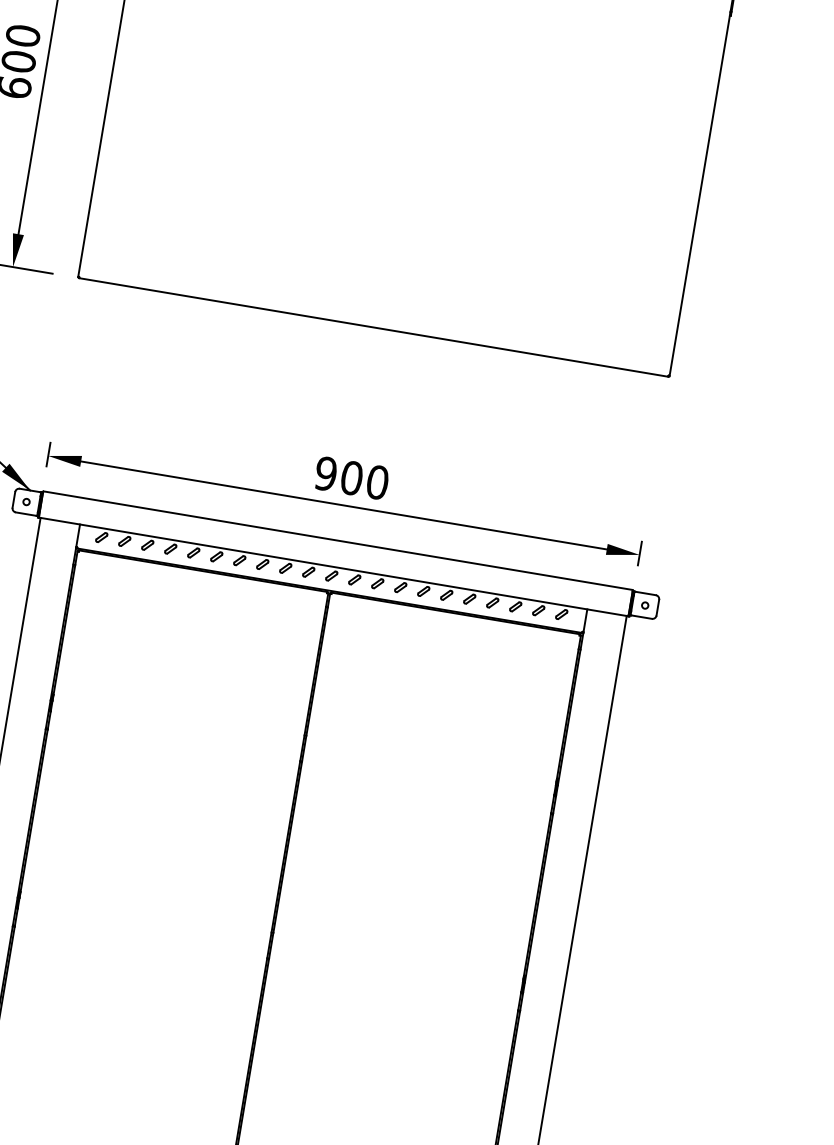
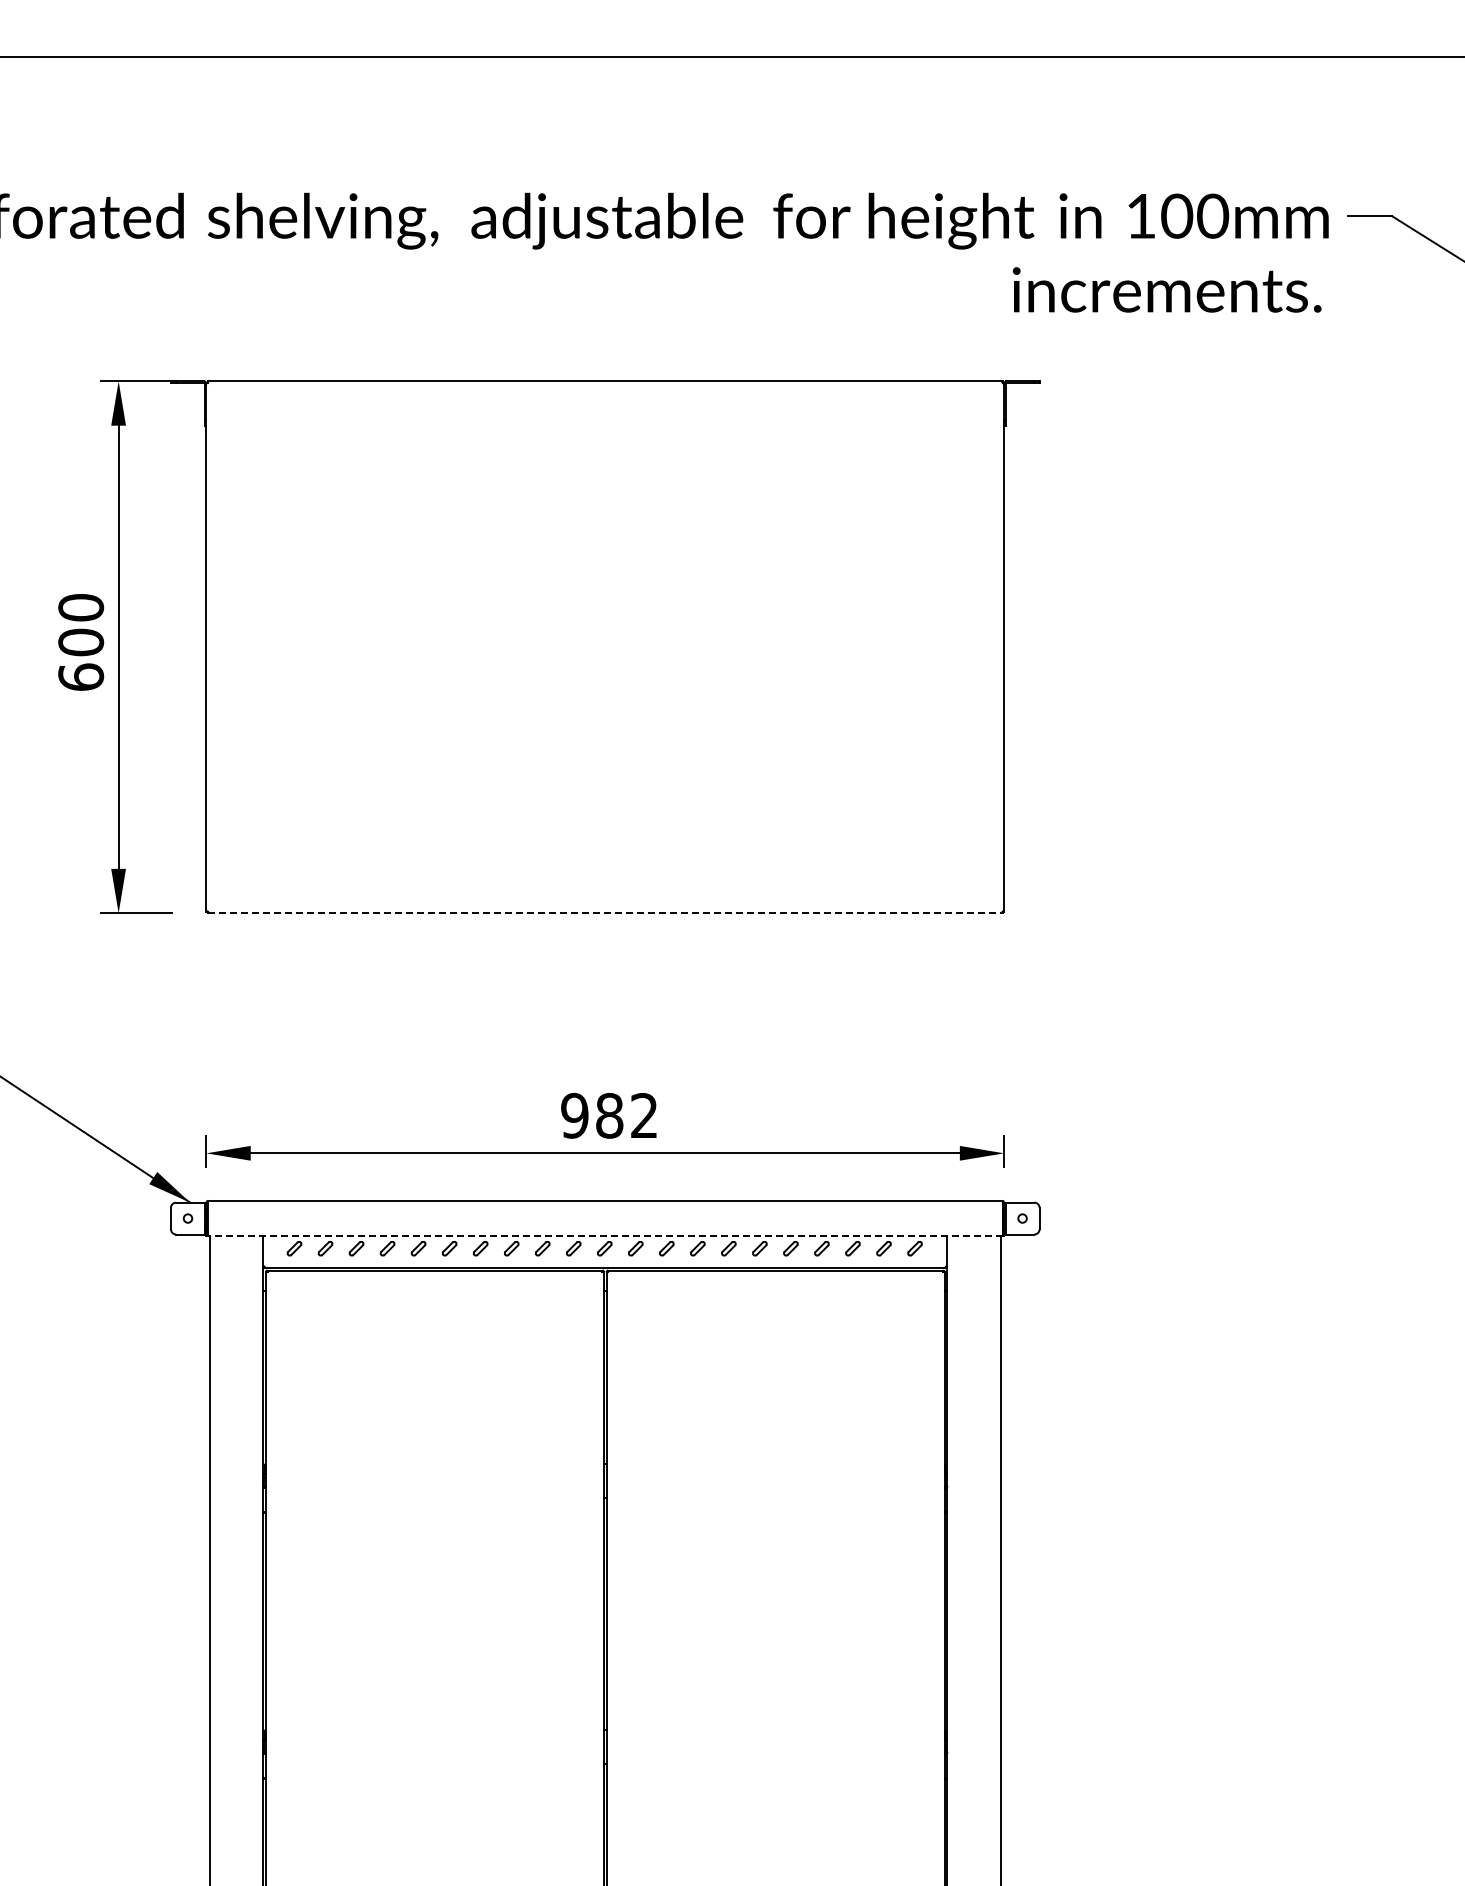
line: (373, 327) -> (605, 913), solid -> dashed
text: (365, 480) -> (627, 1115), 900 -> 982
line: (333, 567) -> (605, 1236), solid -> dashed

